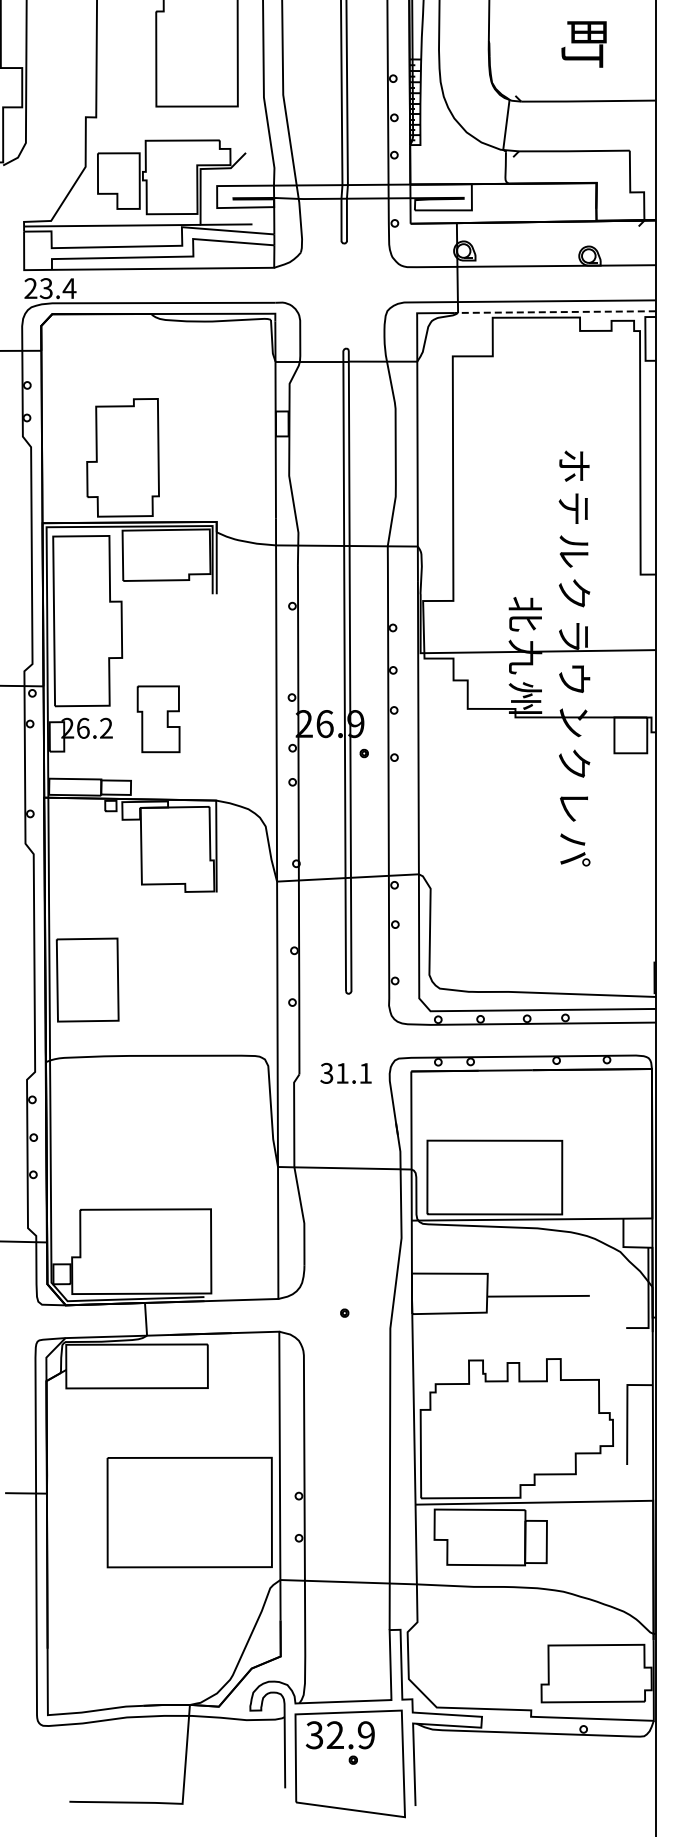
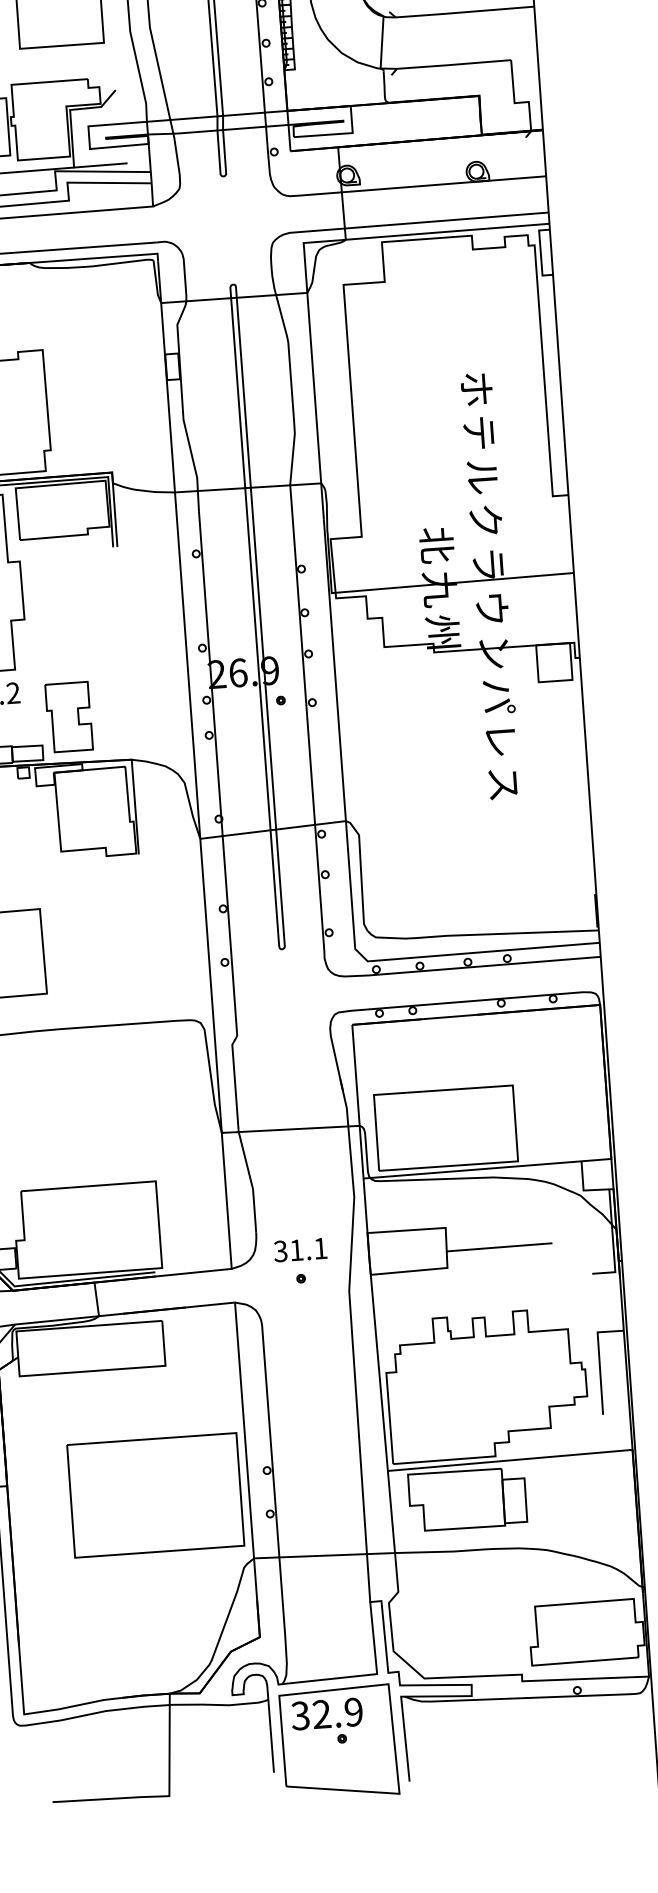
line: (553, 312) -> (444, 232), dashed -> solid
part: (158, 719) -> (68, 717), moved
text: (574, 764) -> (498, 696), ク -> パ
text: (574, 849) -> (504, 784), パ -> ス
text: (345, 1072) -> (299, 1249), moved

